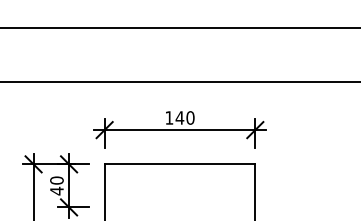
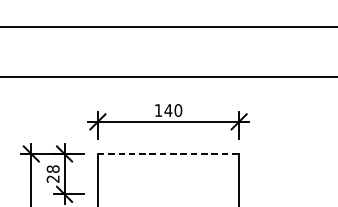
line: (180, 164) -> (169, 154), solid -> dashed
text: (56, 185) -> (52, 173), 40 -> 28

